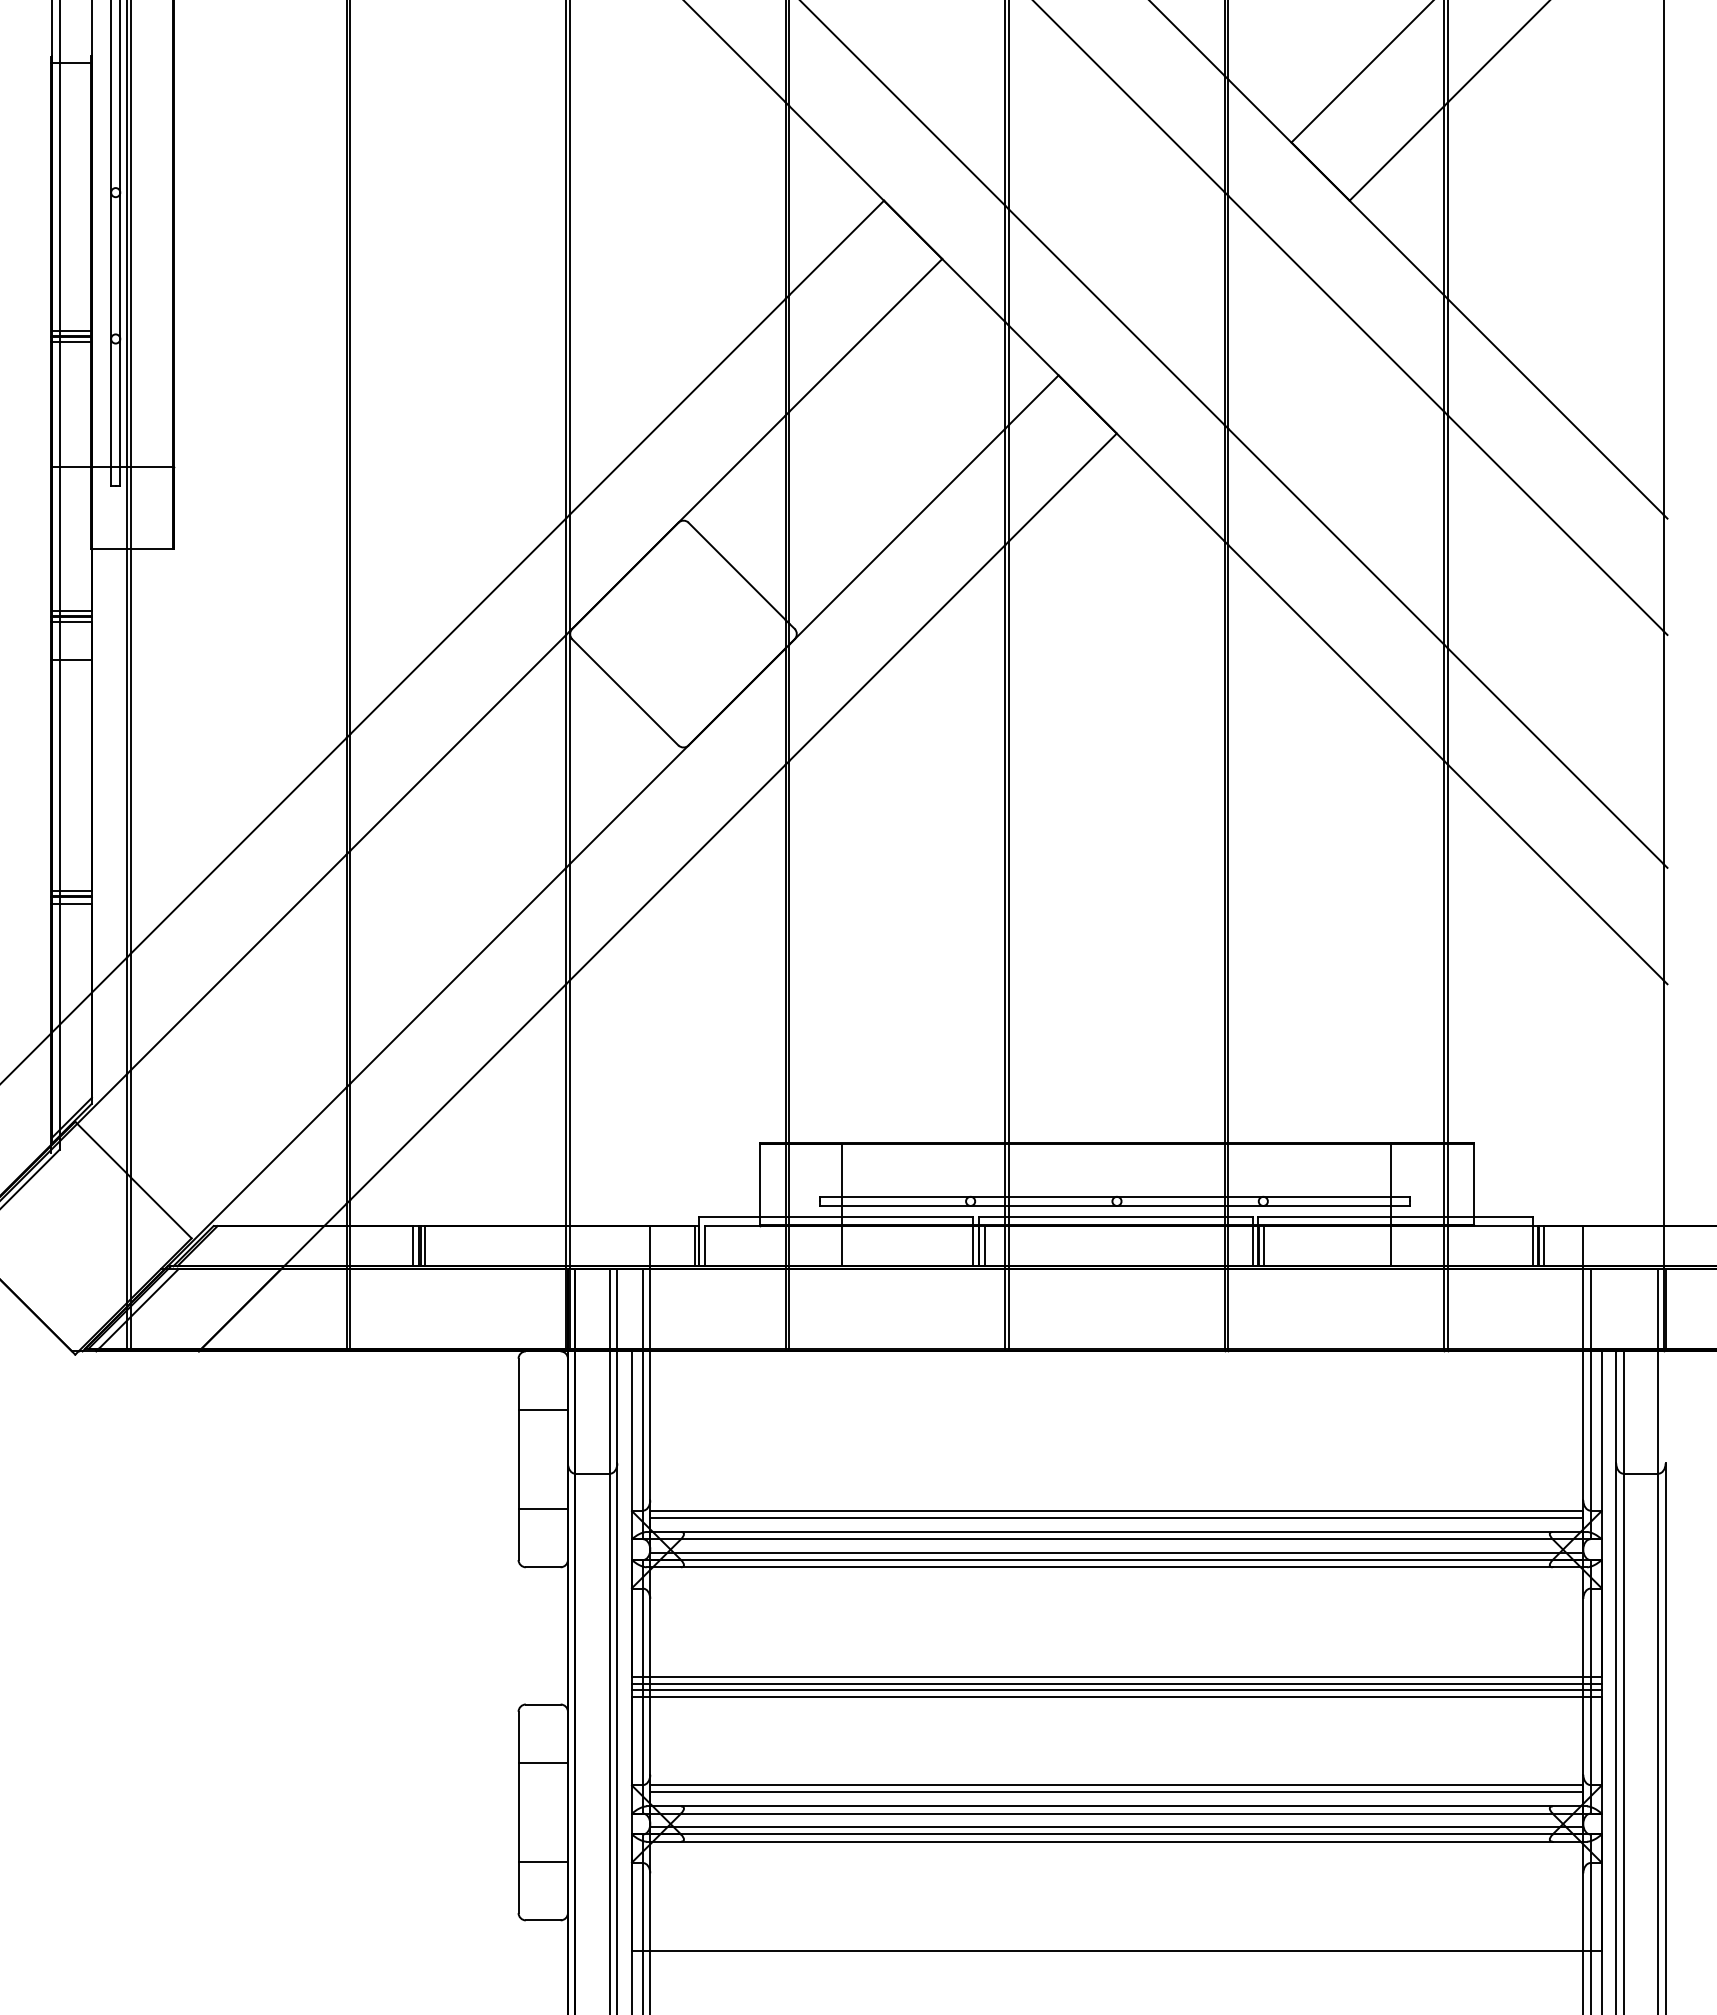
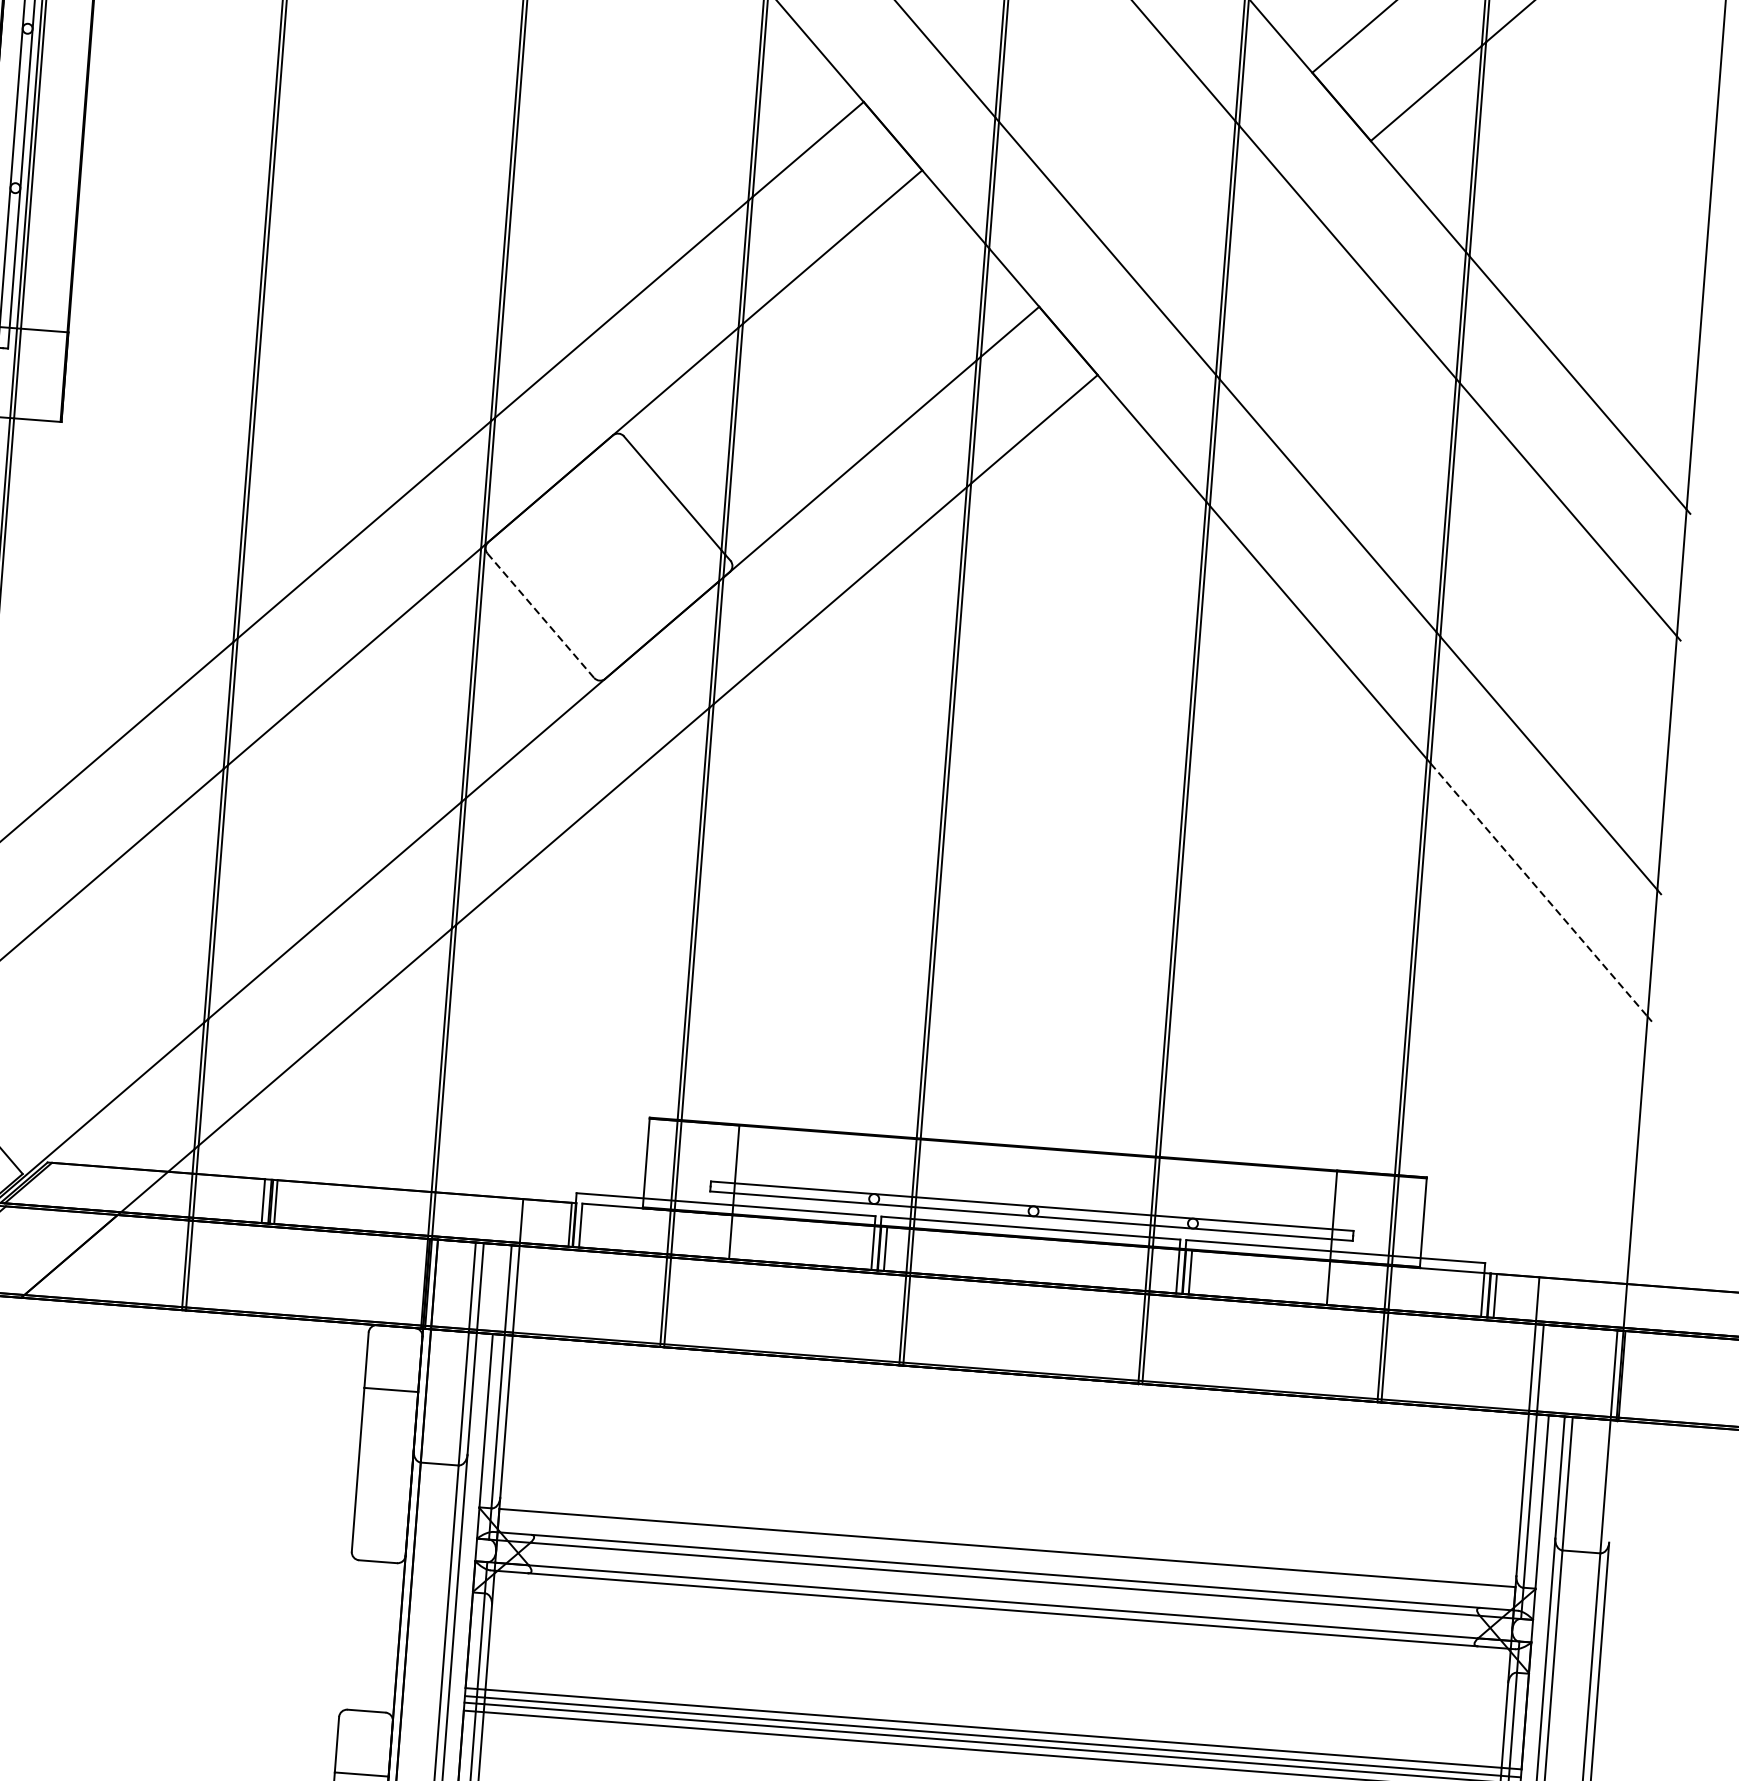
line: (624, 691) -> (539, 614), solid -> dashed
line: (1555, 872) -> (1538, 889), solid -> dashed
line: (542, 1508) -> (382, 1497), removed
line: (1116, 1517) -> (1006, 1555), removed
line: (1116, 1552) -> (1003, 1593), removed

